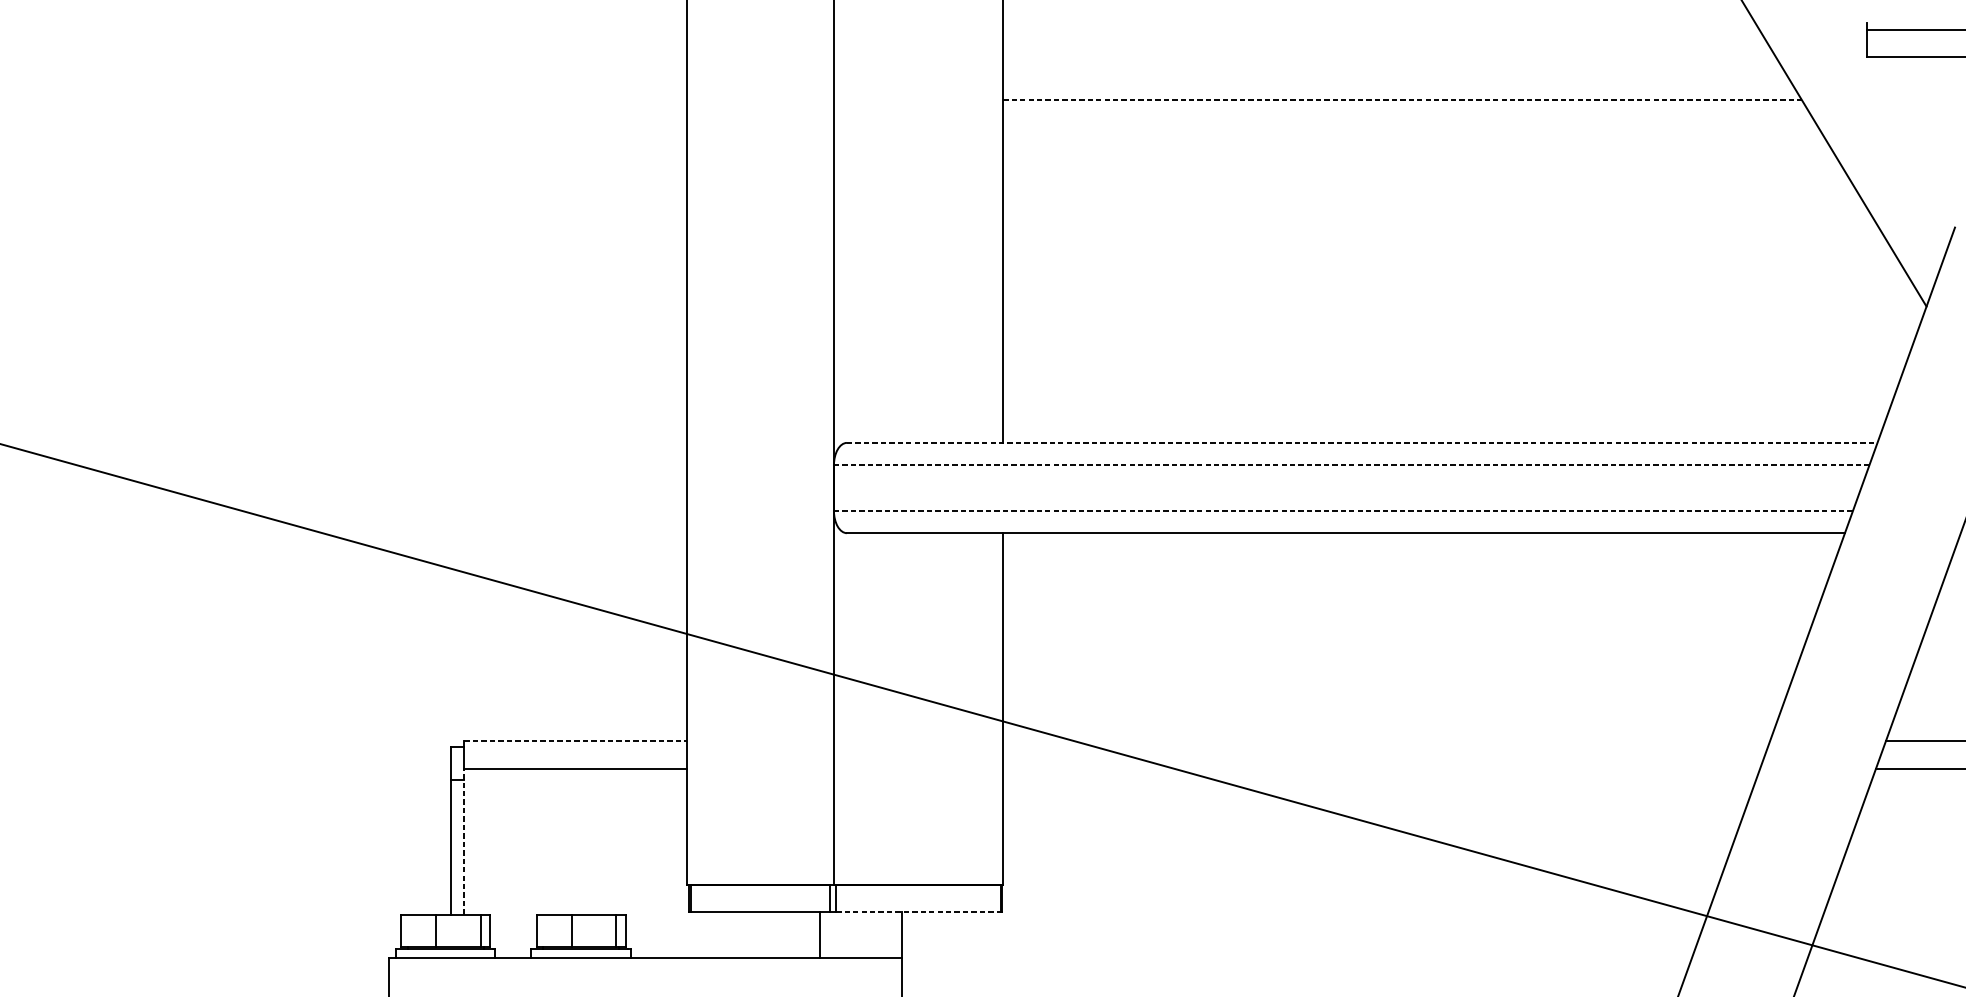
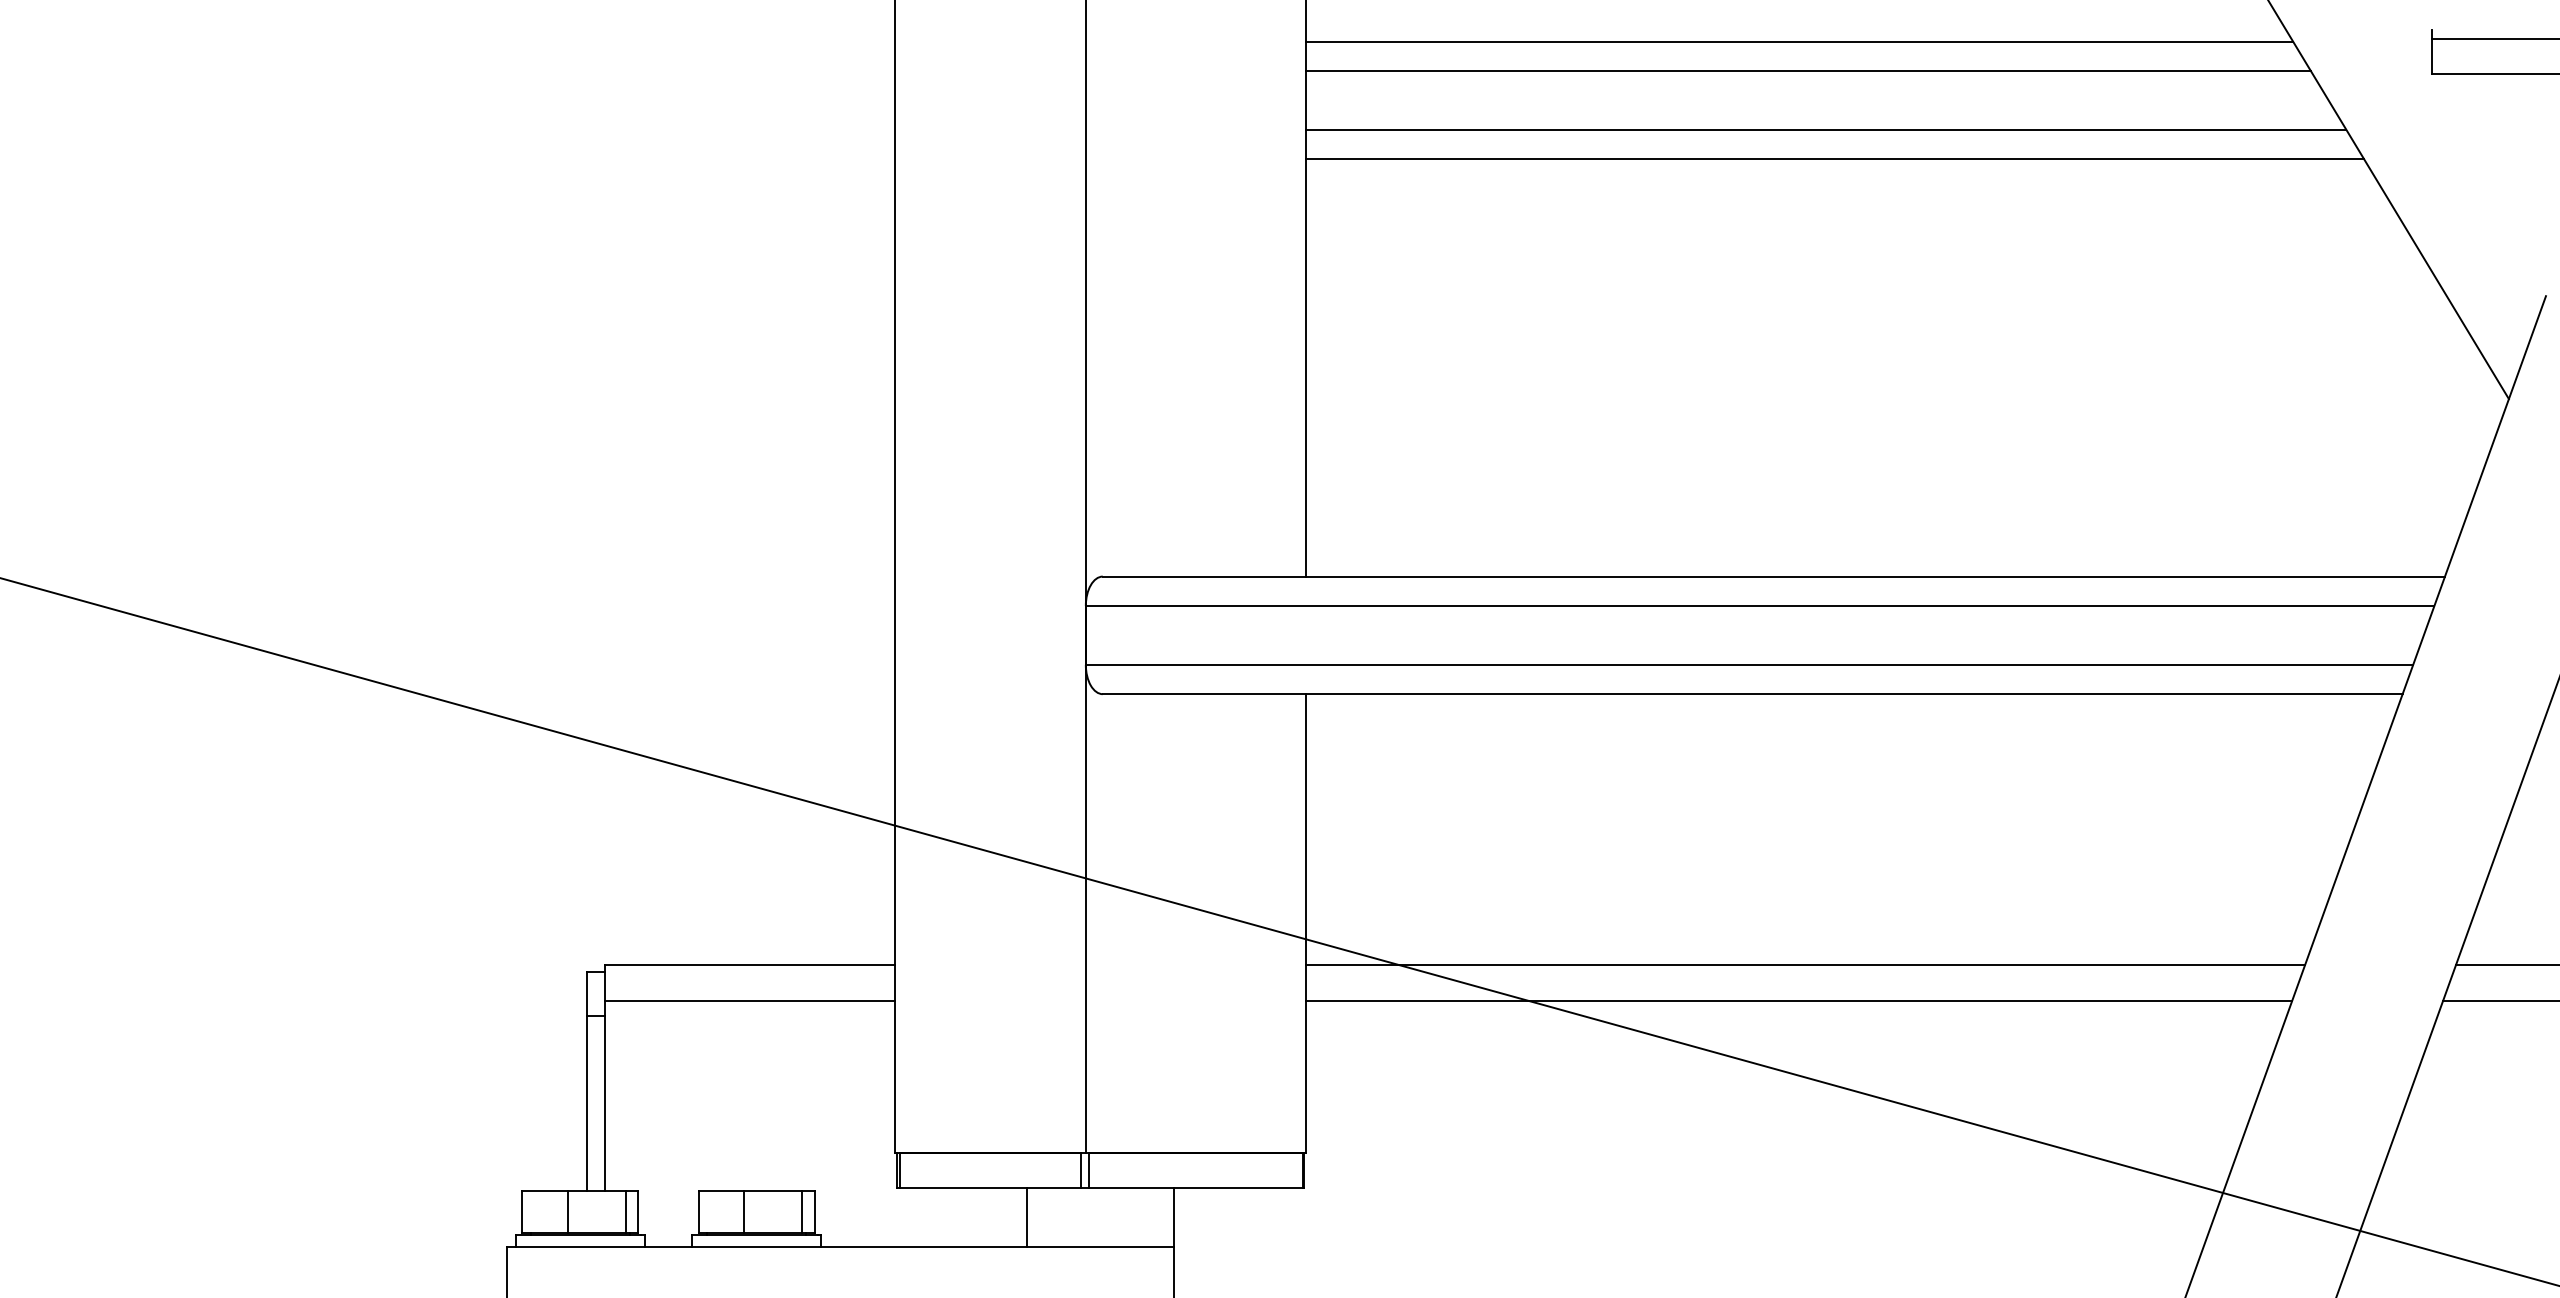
line: (1381, 32) -> (1799, 41), added
line: (1388, 54) -> (1808, 70), added
line: (1402, 99) -> (1826, 129), dashed -> solid
line: (1409, 122) -> (1835, 159), added
line: (1362, 442) -> (1774, 576), dashed -> solid
line: (1351, 465) -> (1760, 605), dashed -> solid
line: (1343, 510) -> (1749, 664), dashed -> solid
line: (576, 740) -> (750, 964), dashed -> solid
line: (1386, 740) -> (1805, 964), added
line: (1381, 769) -> (1799, 1001), added
line: (464, 842) -> (604, 1096), dashed -> solid
line: (918, 912) -> (1196, 1188), dashed -> solid
line: (820, 934) -> (1027, 1217), moved

